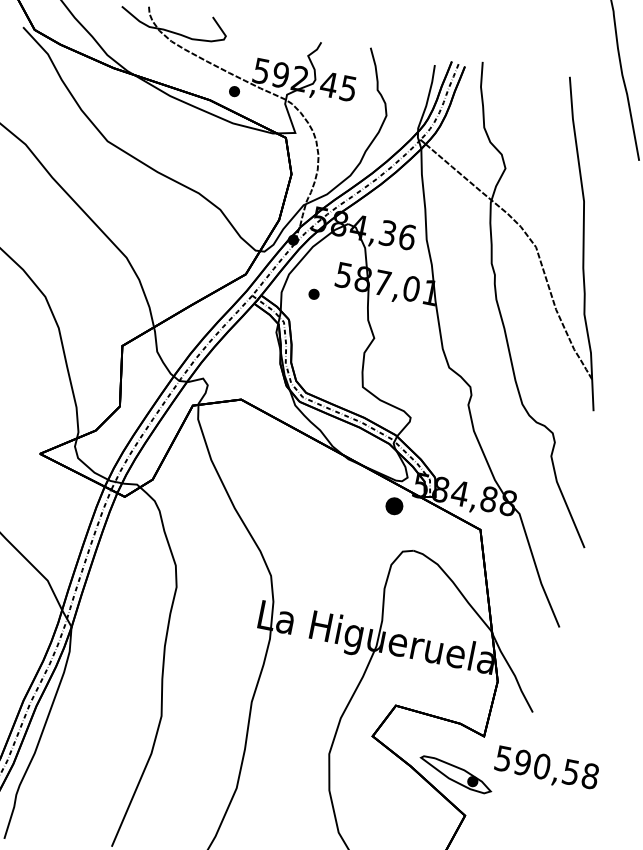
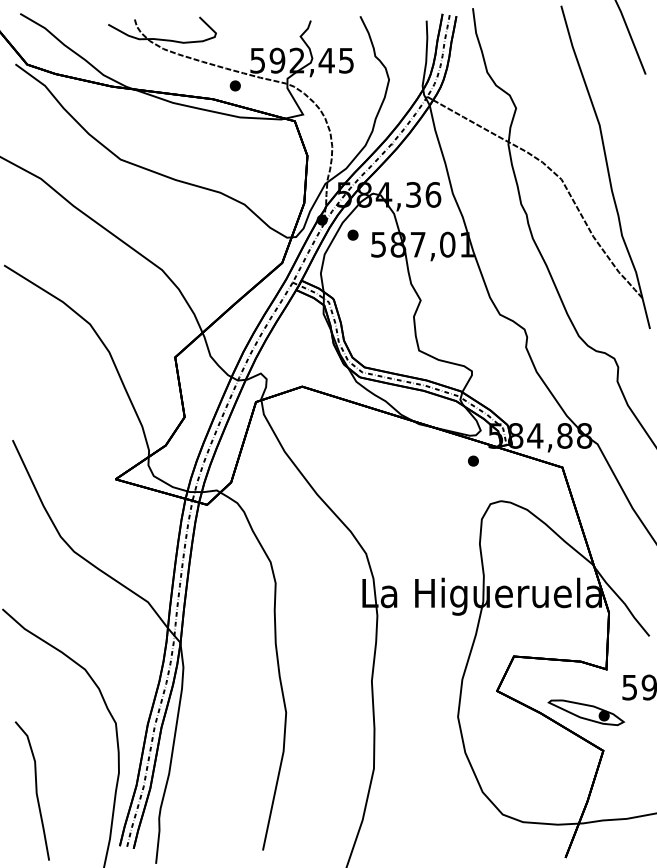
part: (313, 293) -> (352, 234), moved
part: (394, 505) -> (473, 460), size x0.62

